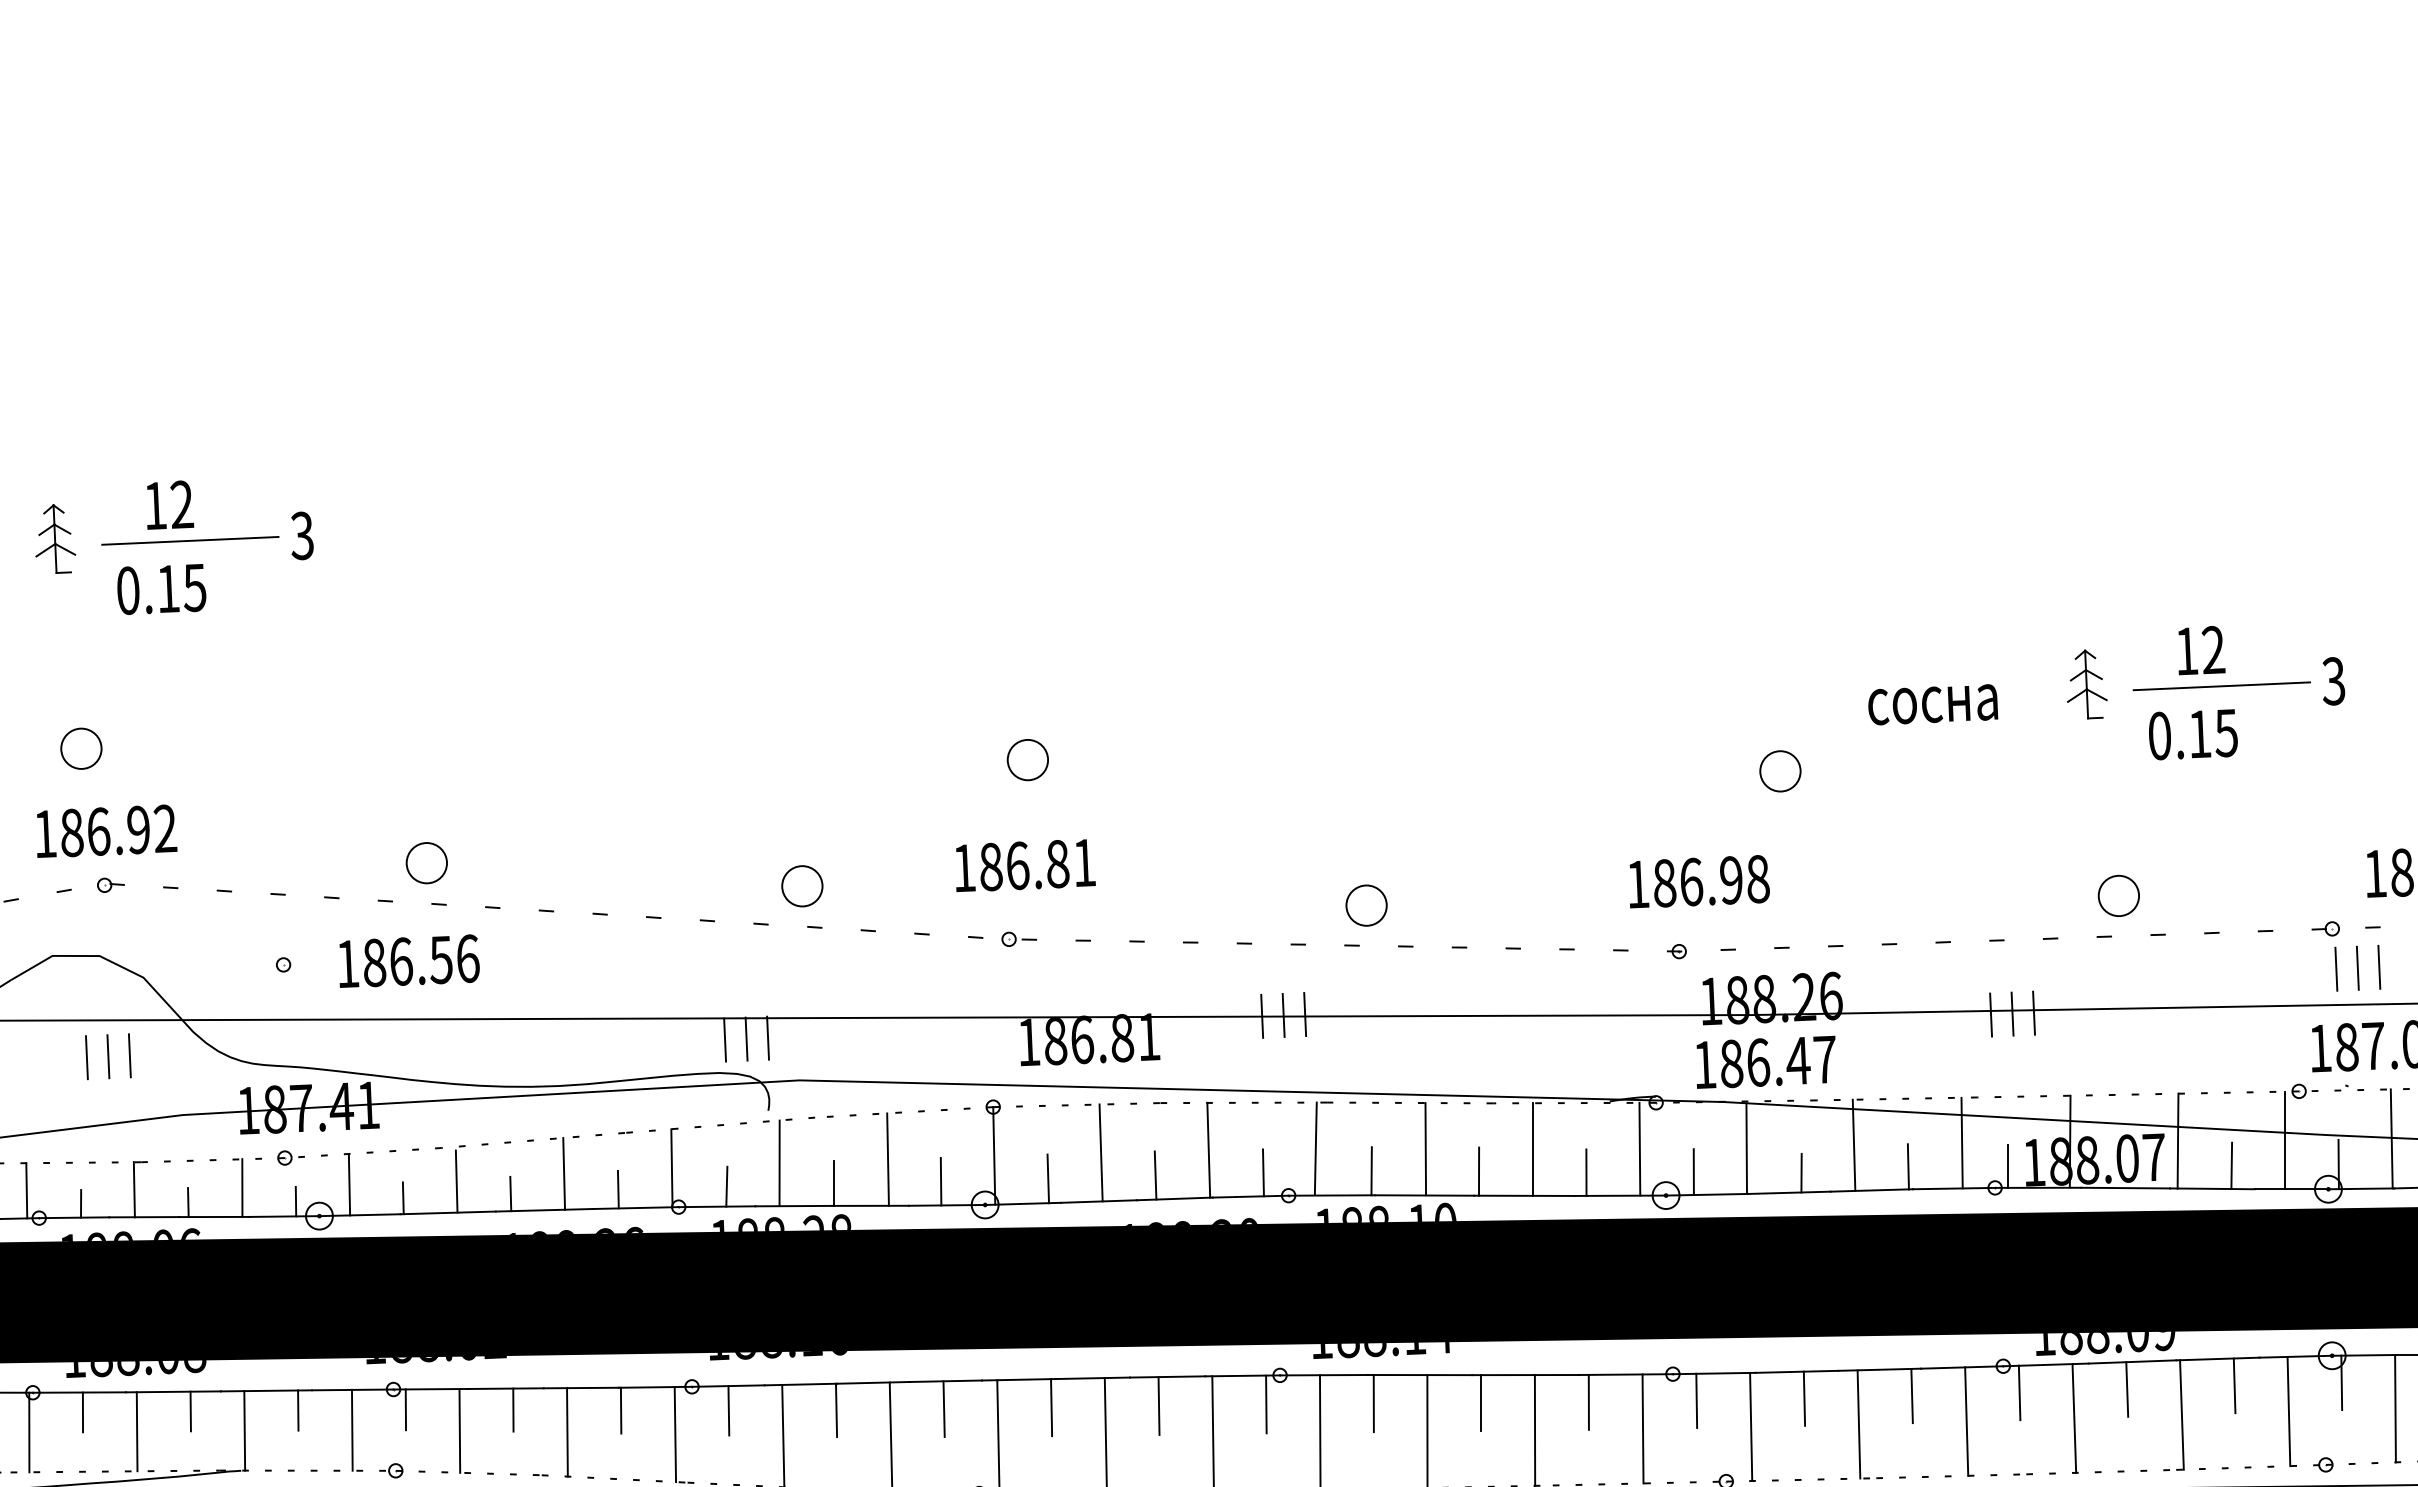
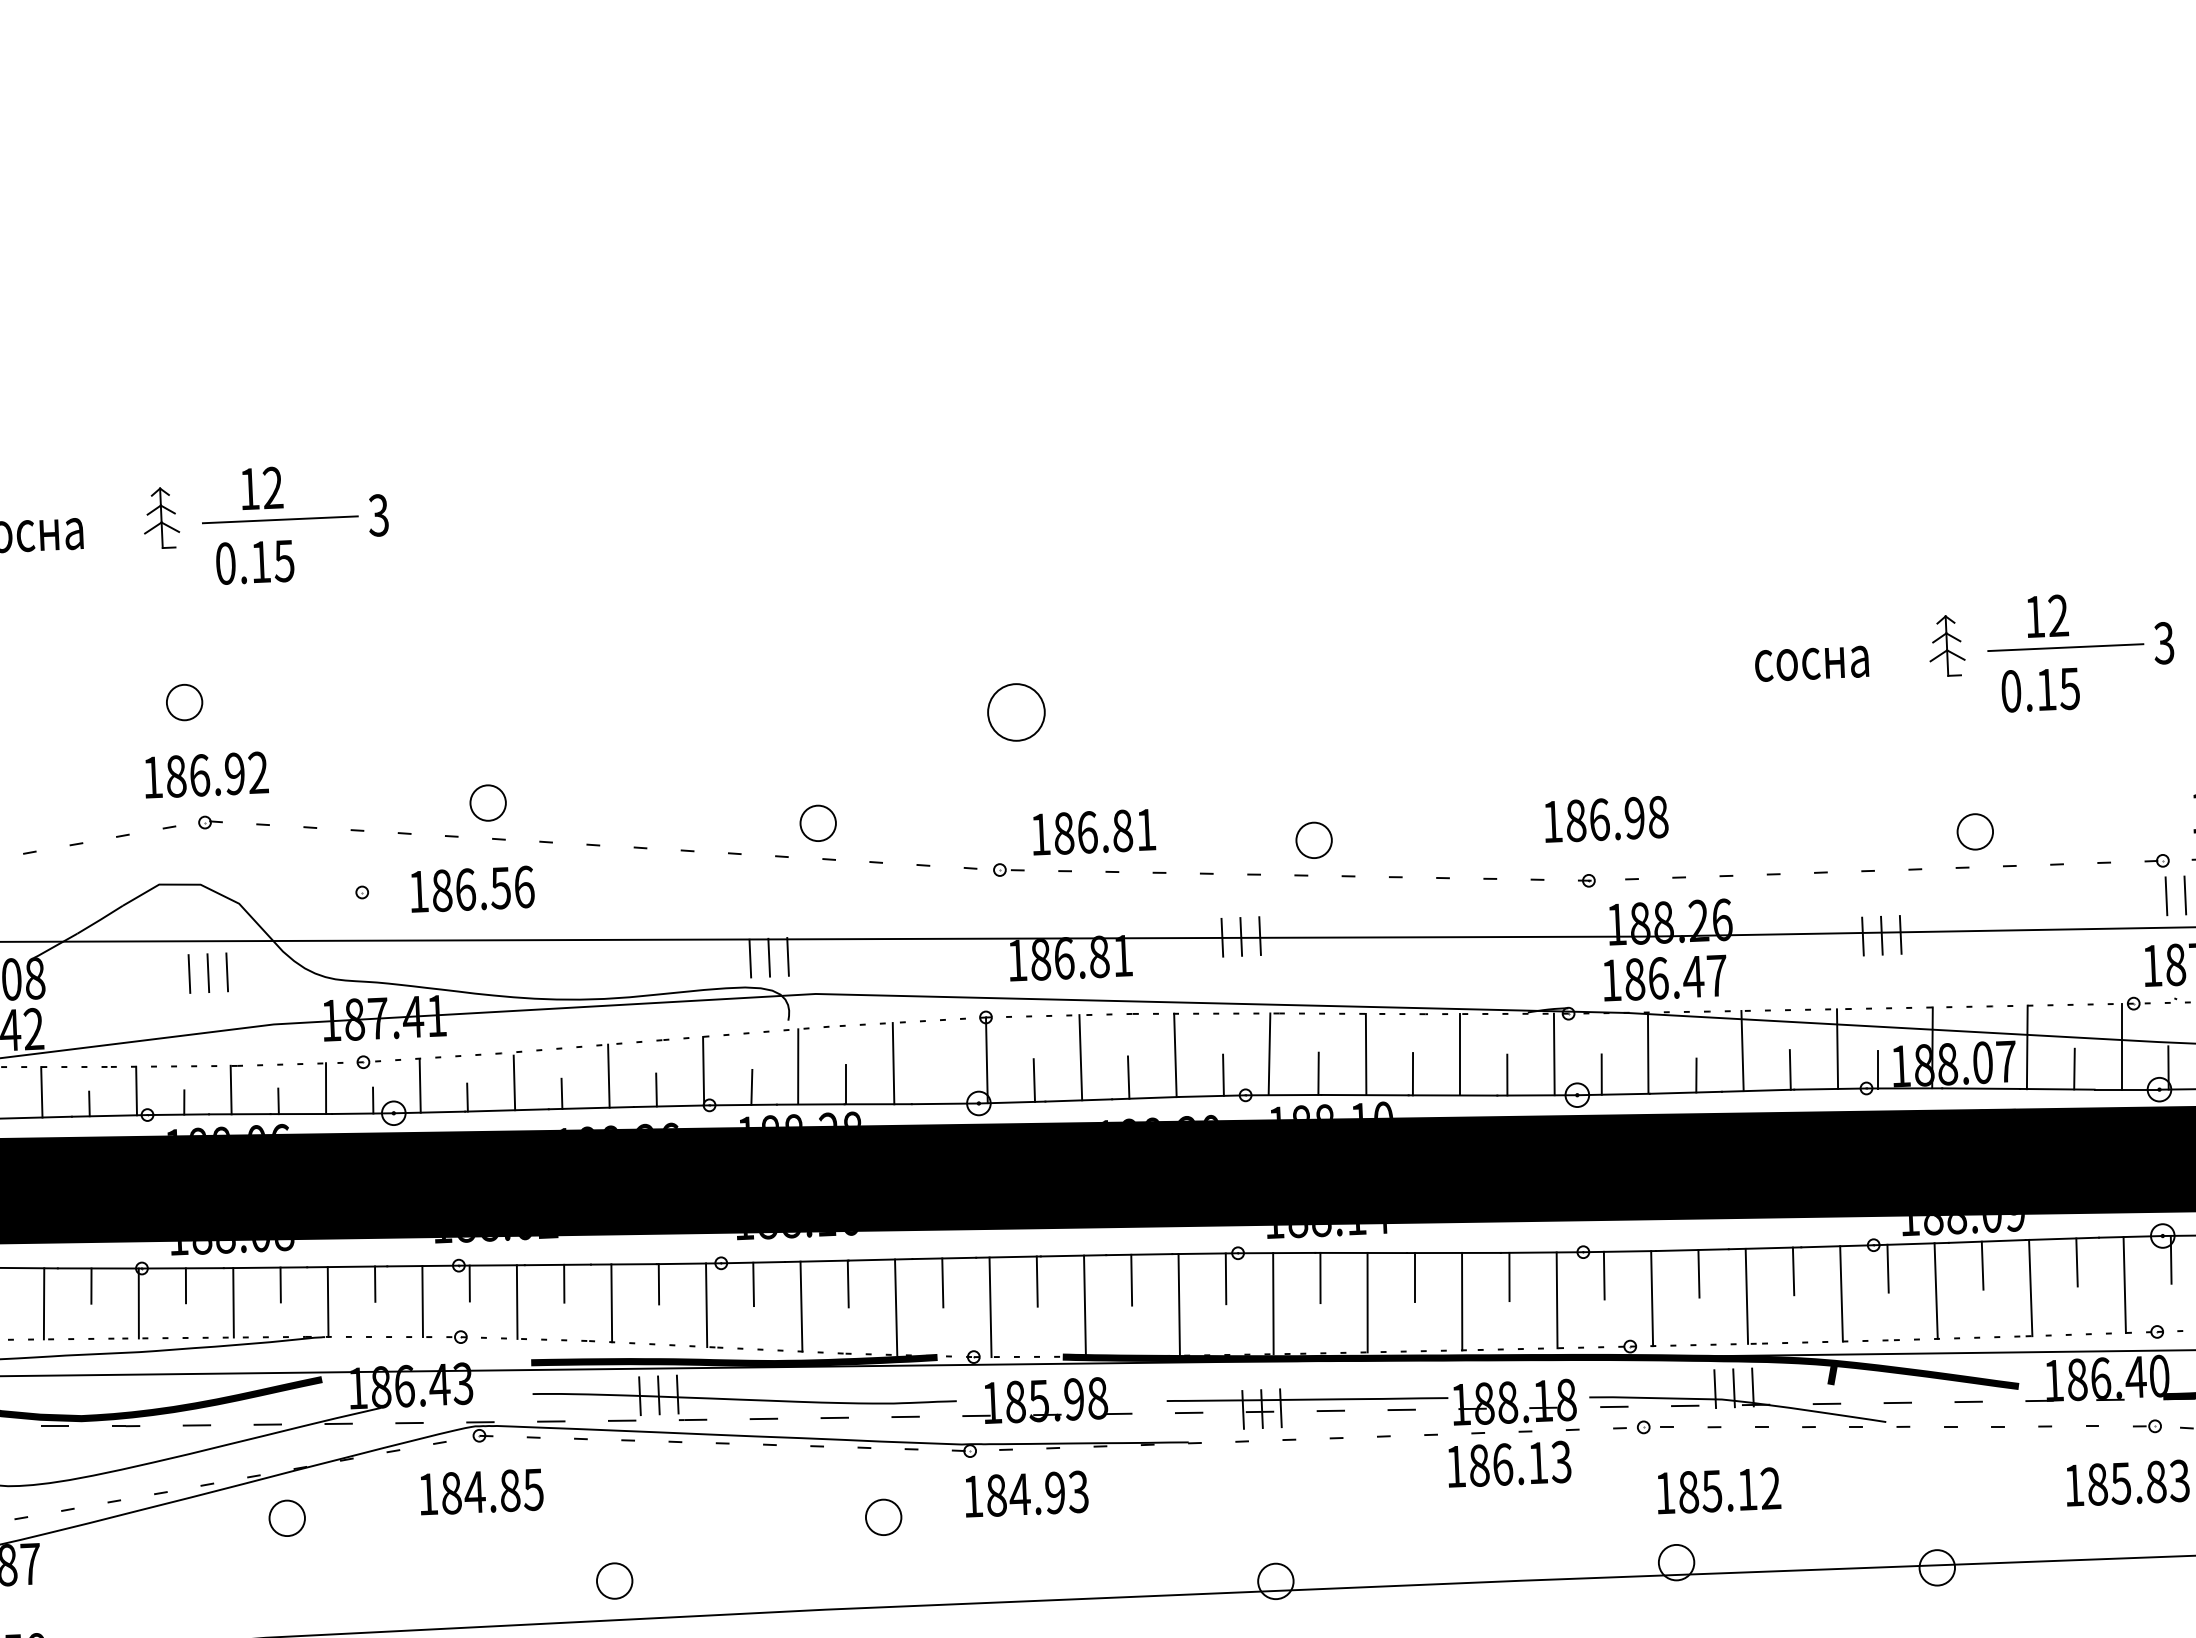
circle: (1027, 760) -> (1016, 712), size x1.6
circle: (1780, 770) -> (1677, 721), removed
text: (1025, 865) -> (1094, 832), moved
line: (940, 1181) -> (939, 1082), removed

